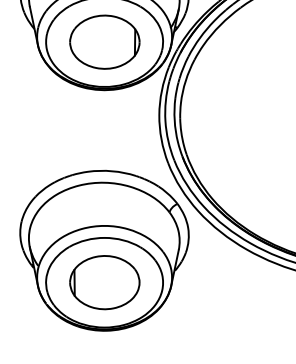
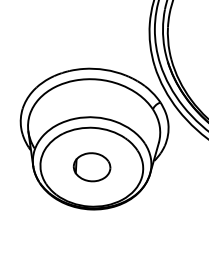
part: (104, 282) -> (91, 167), size x0.6

